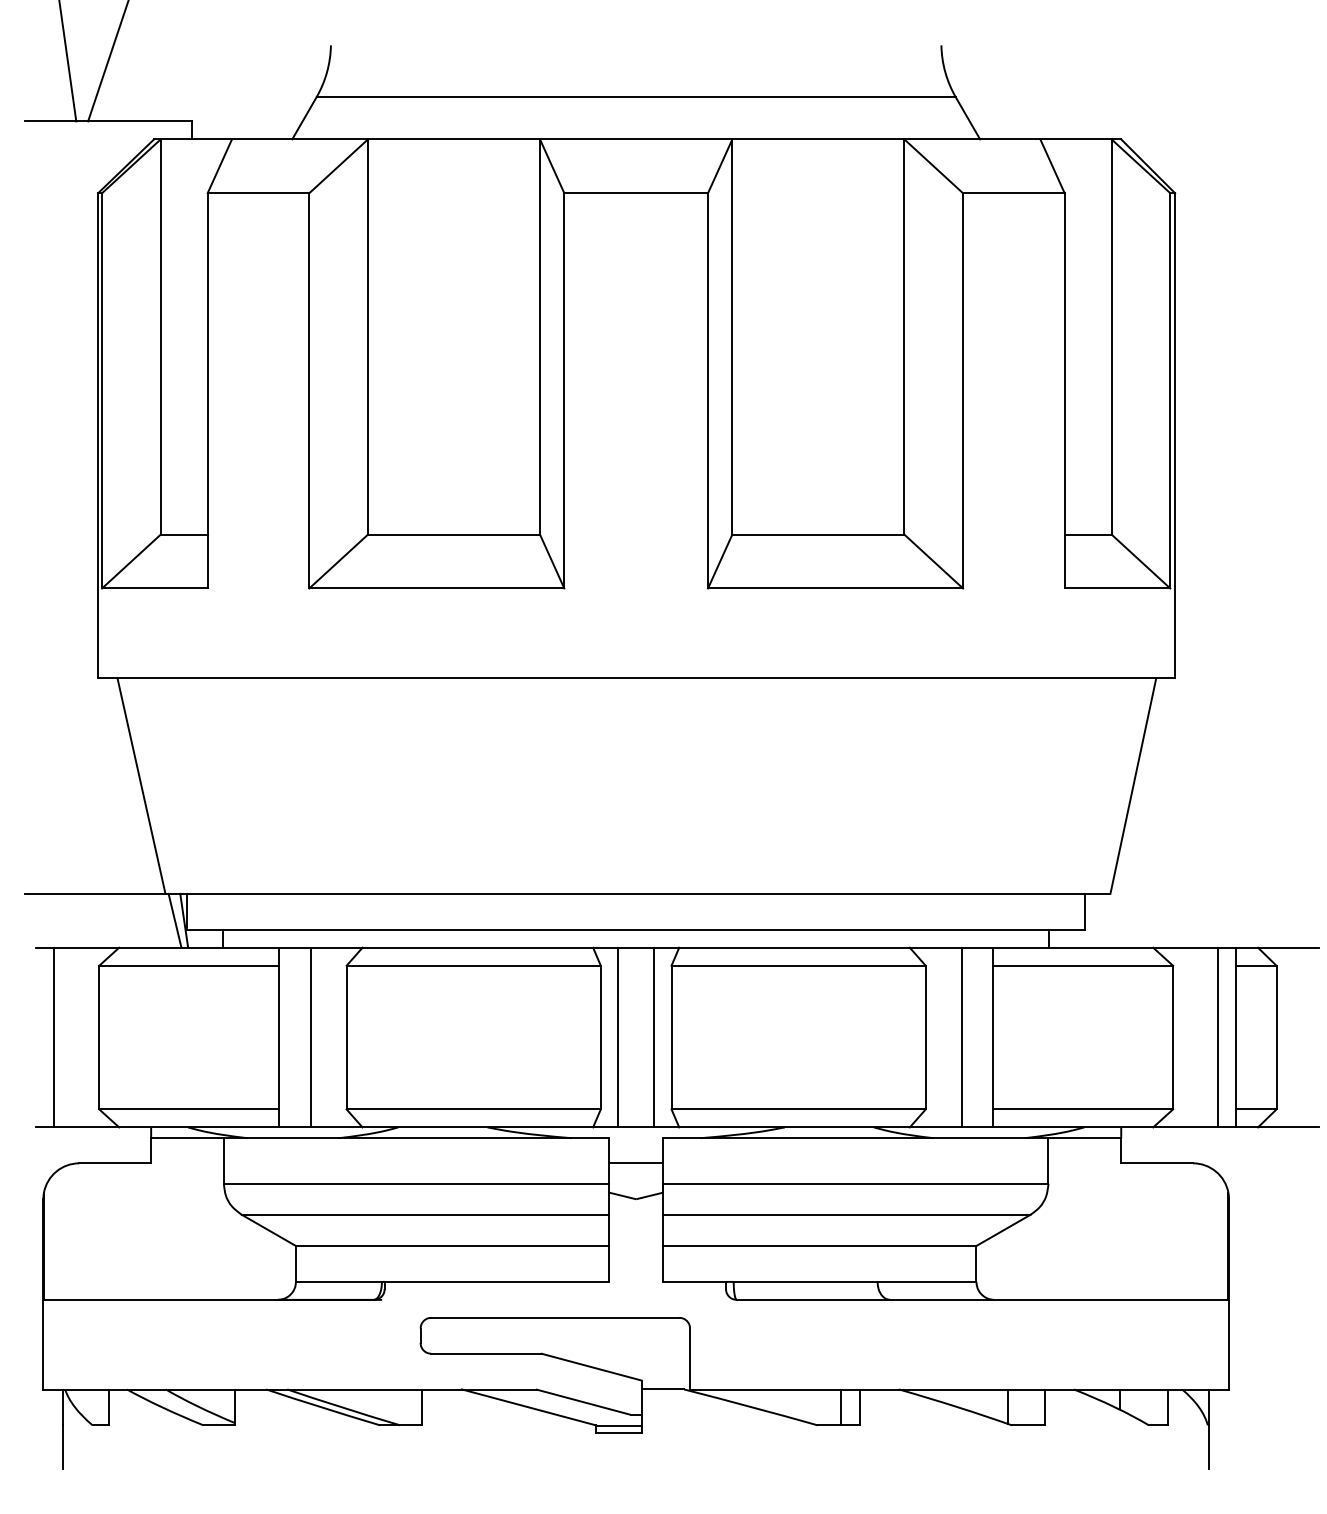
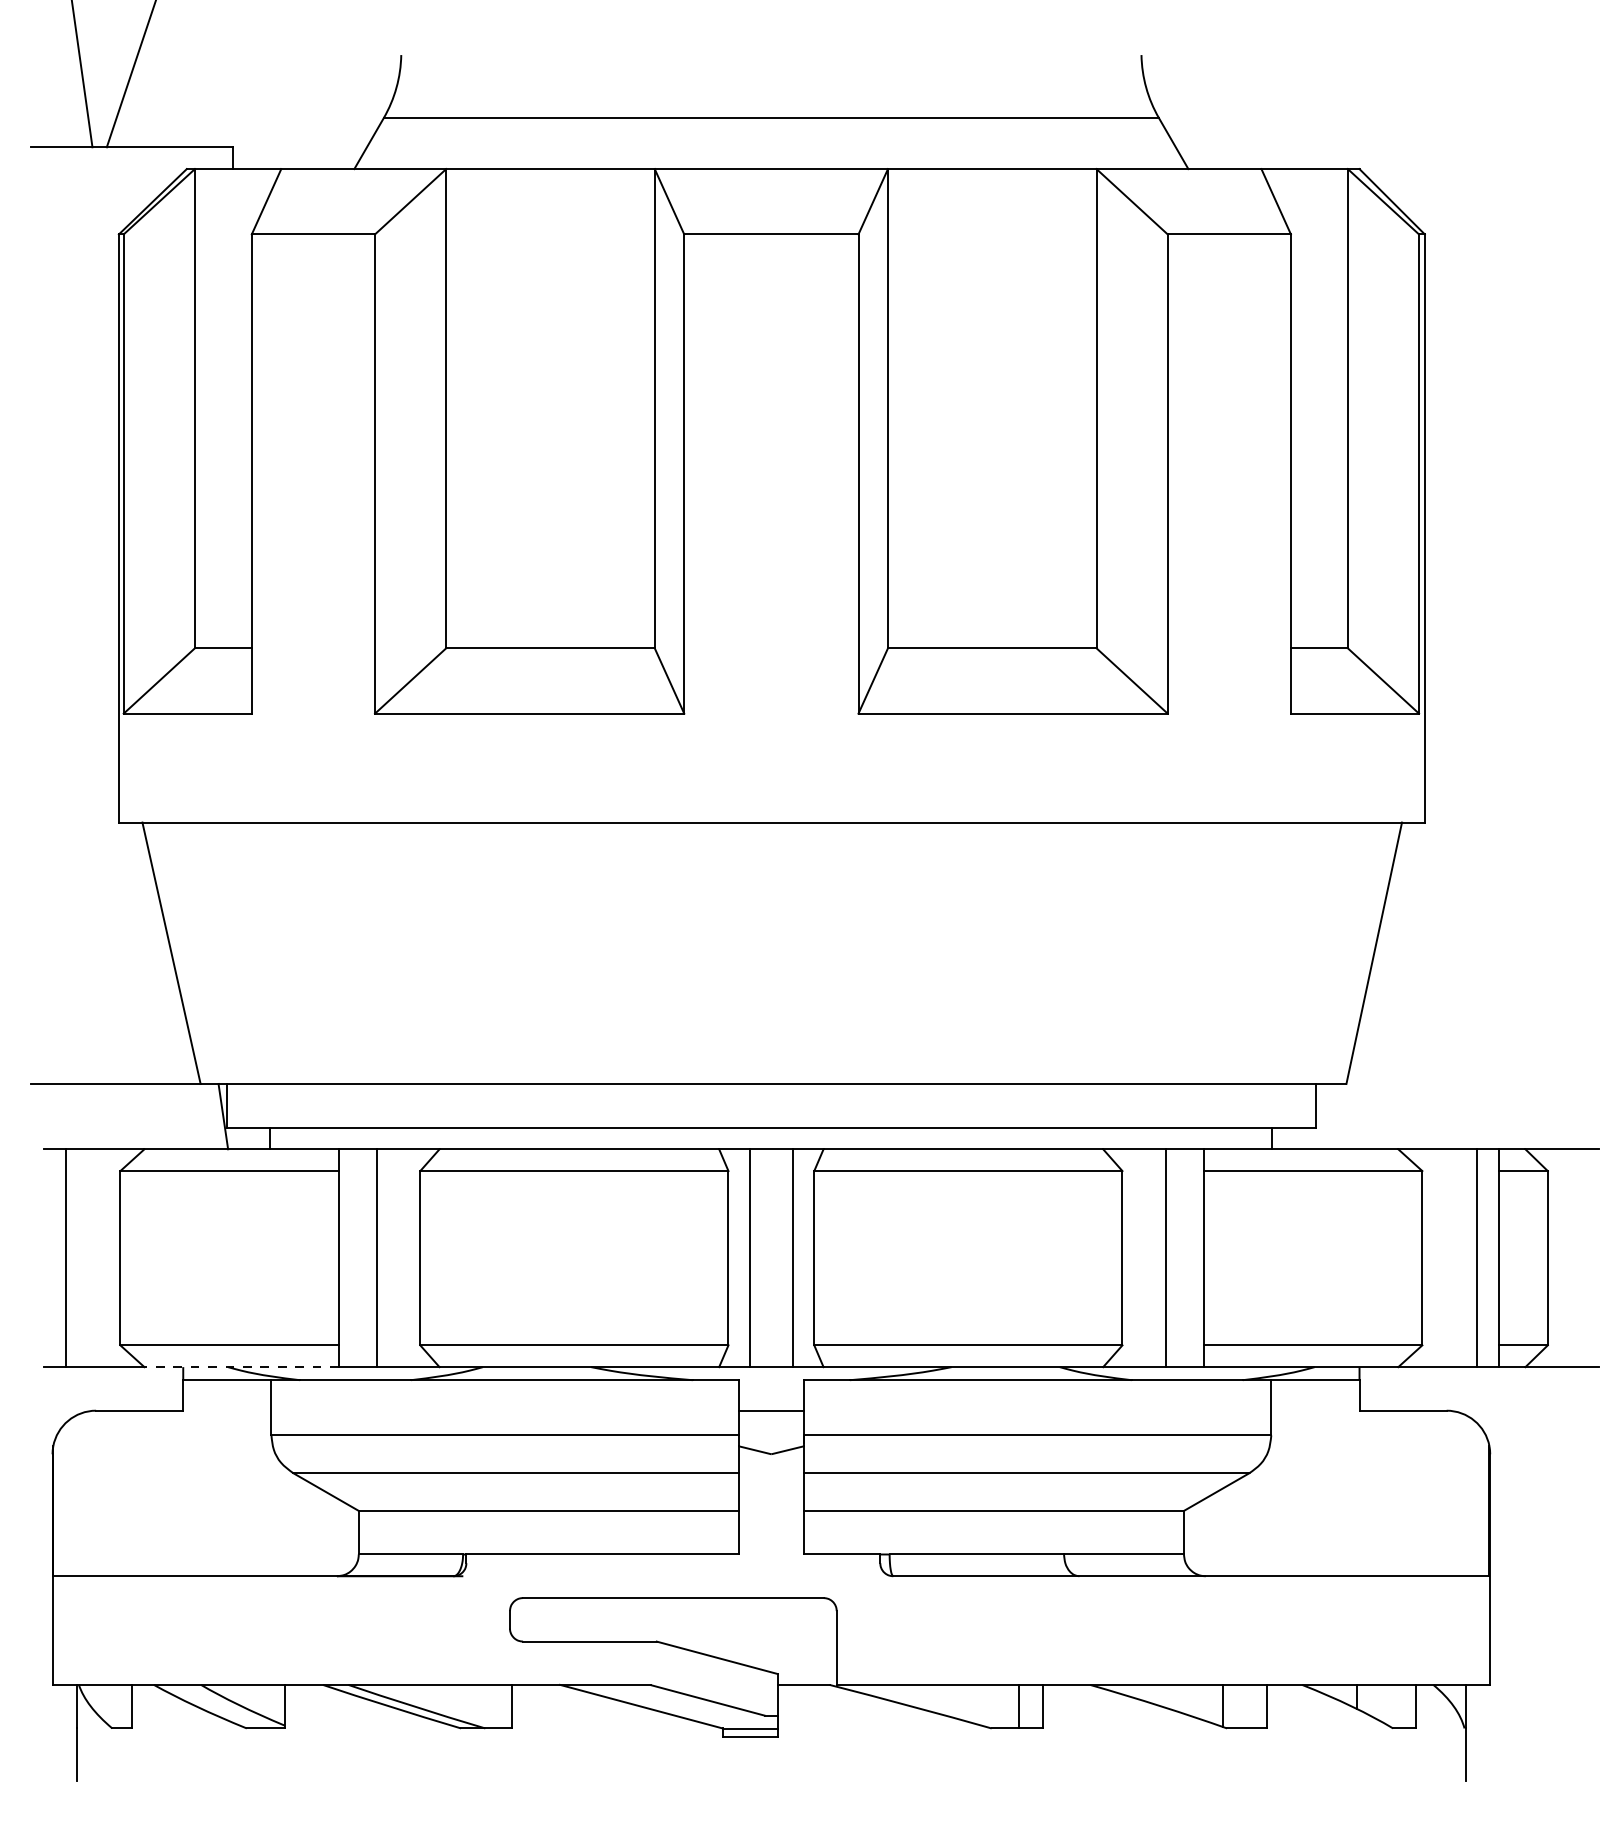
line: (175, 920) -> (212, 1116), removed
line: (199, 1127) -> (241, 1367), solid -> dashed

